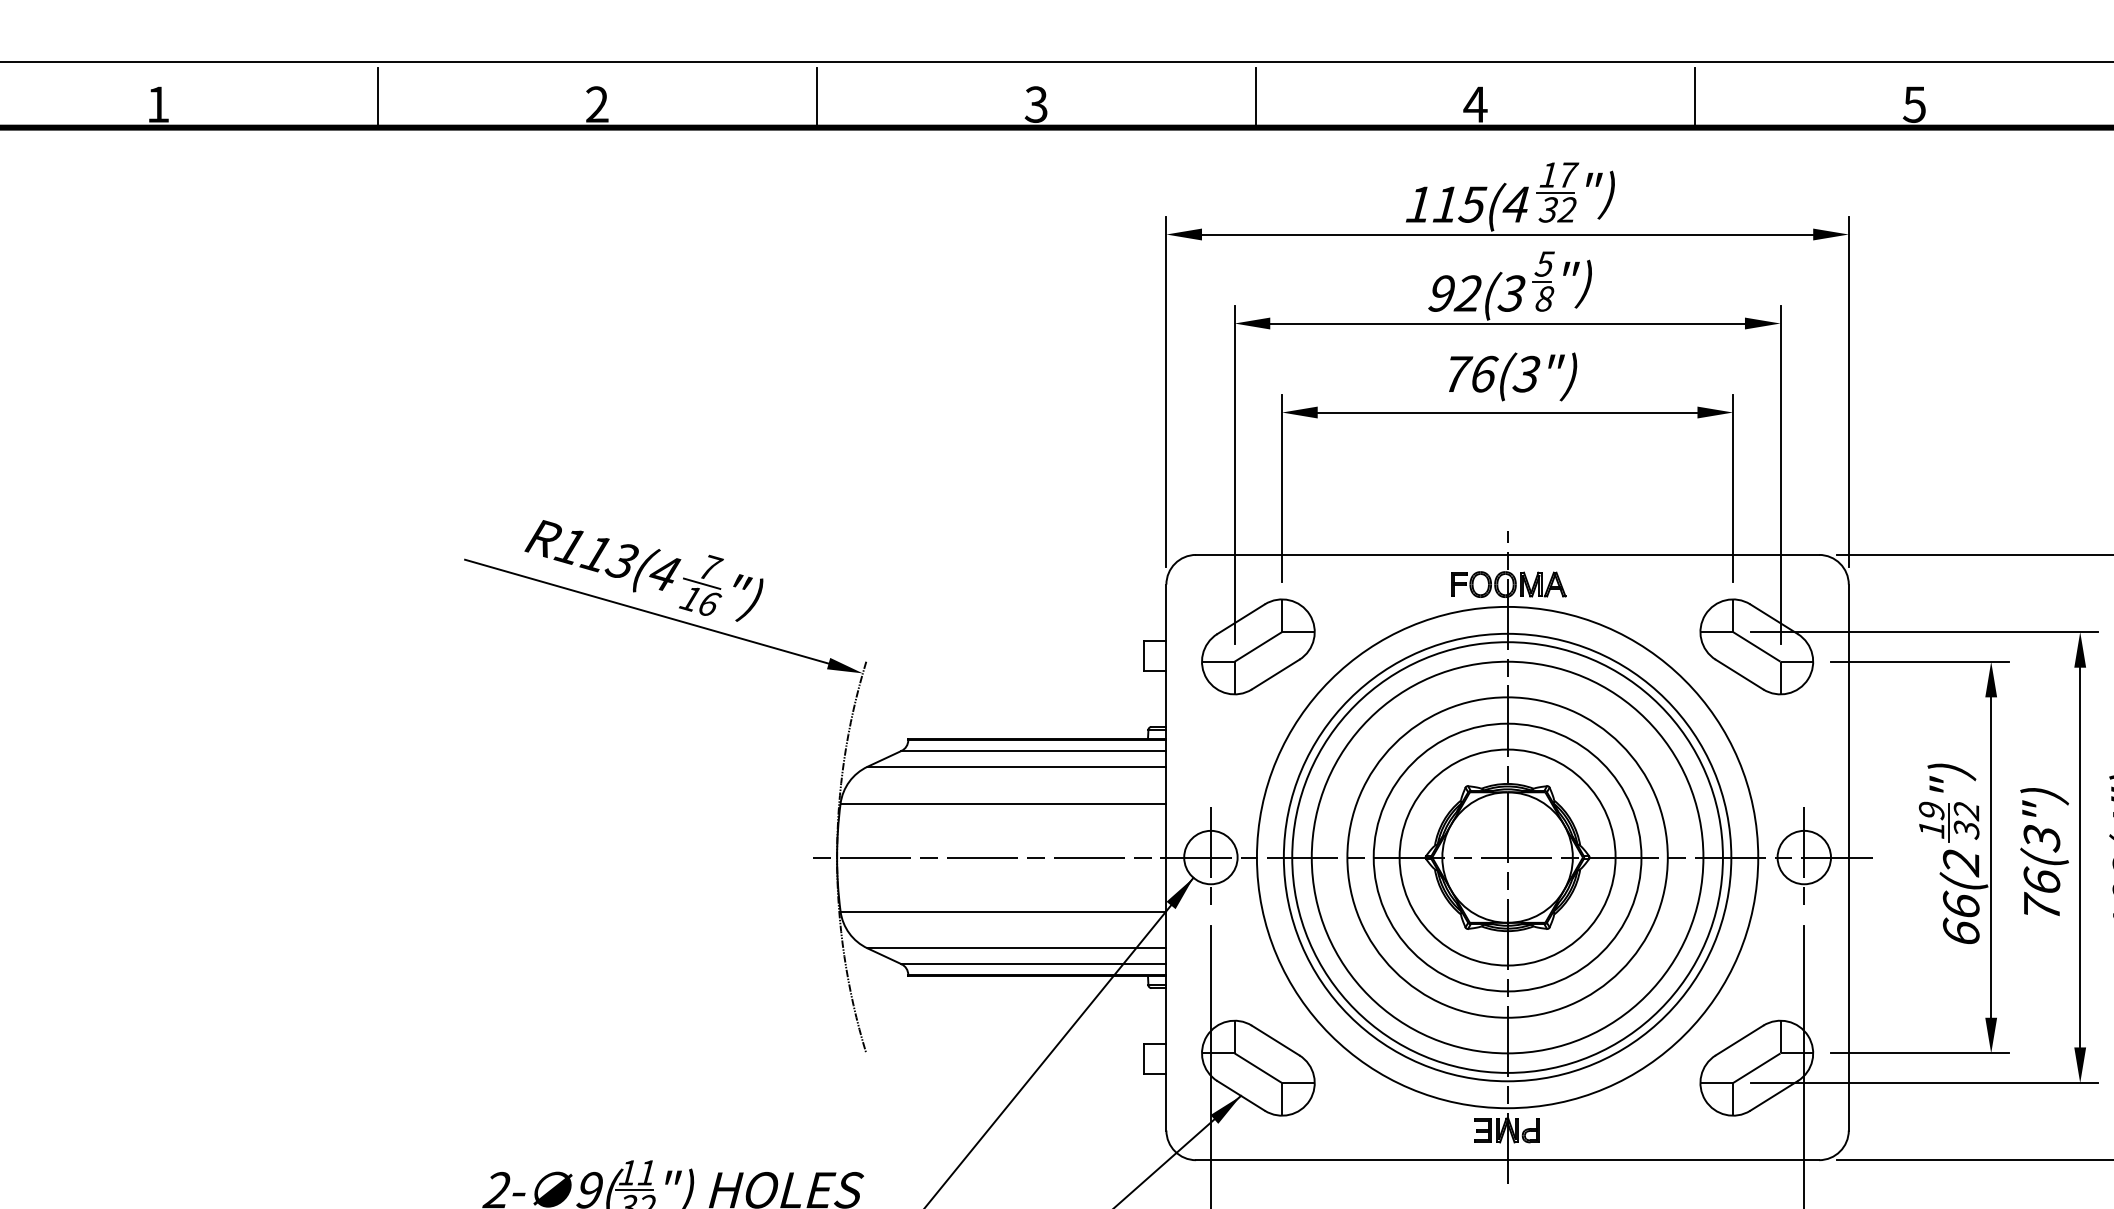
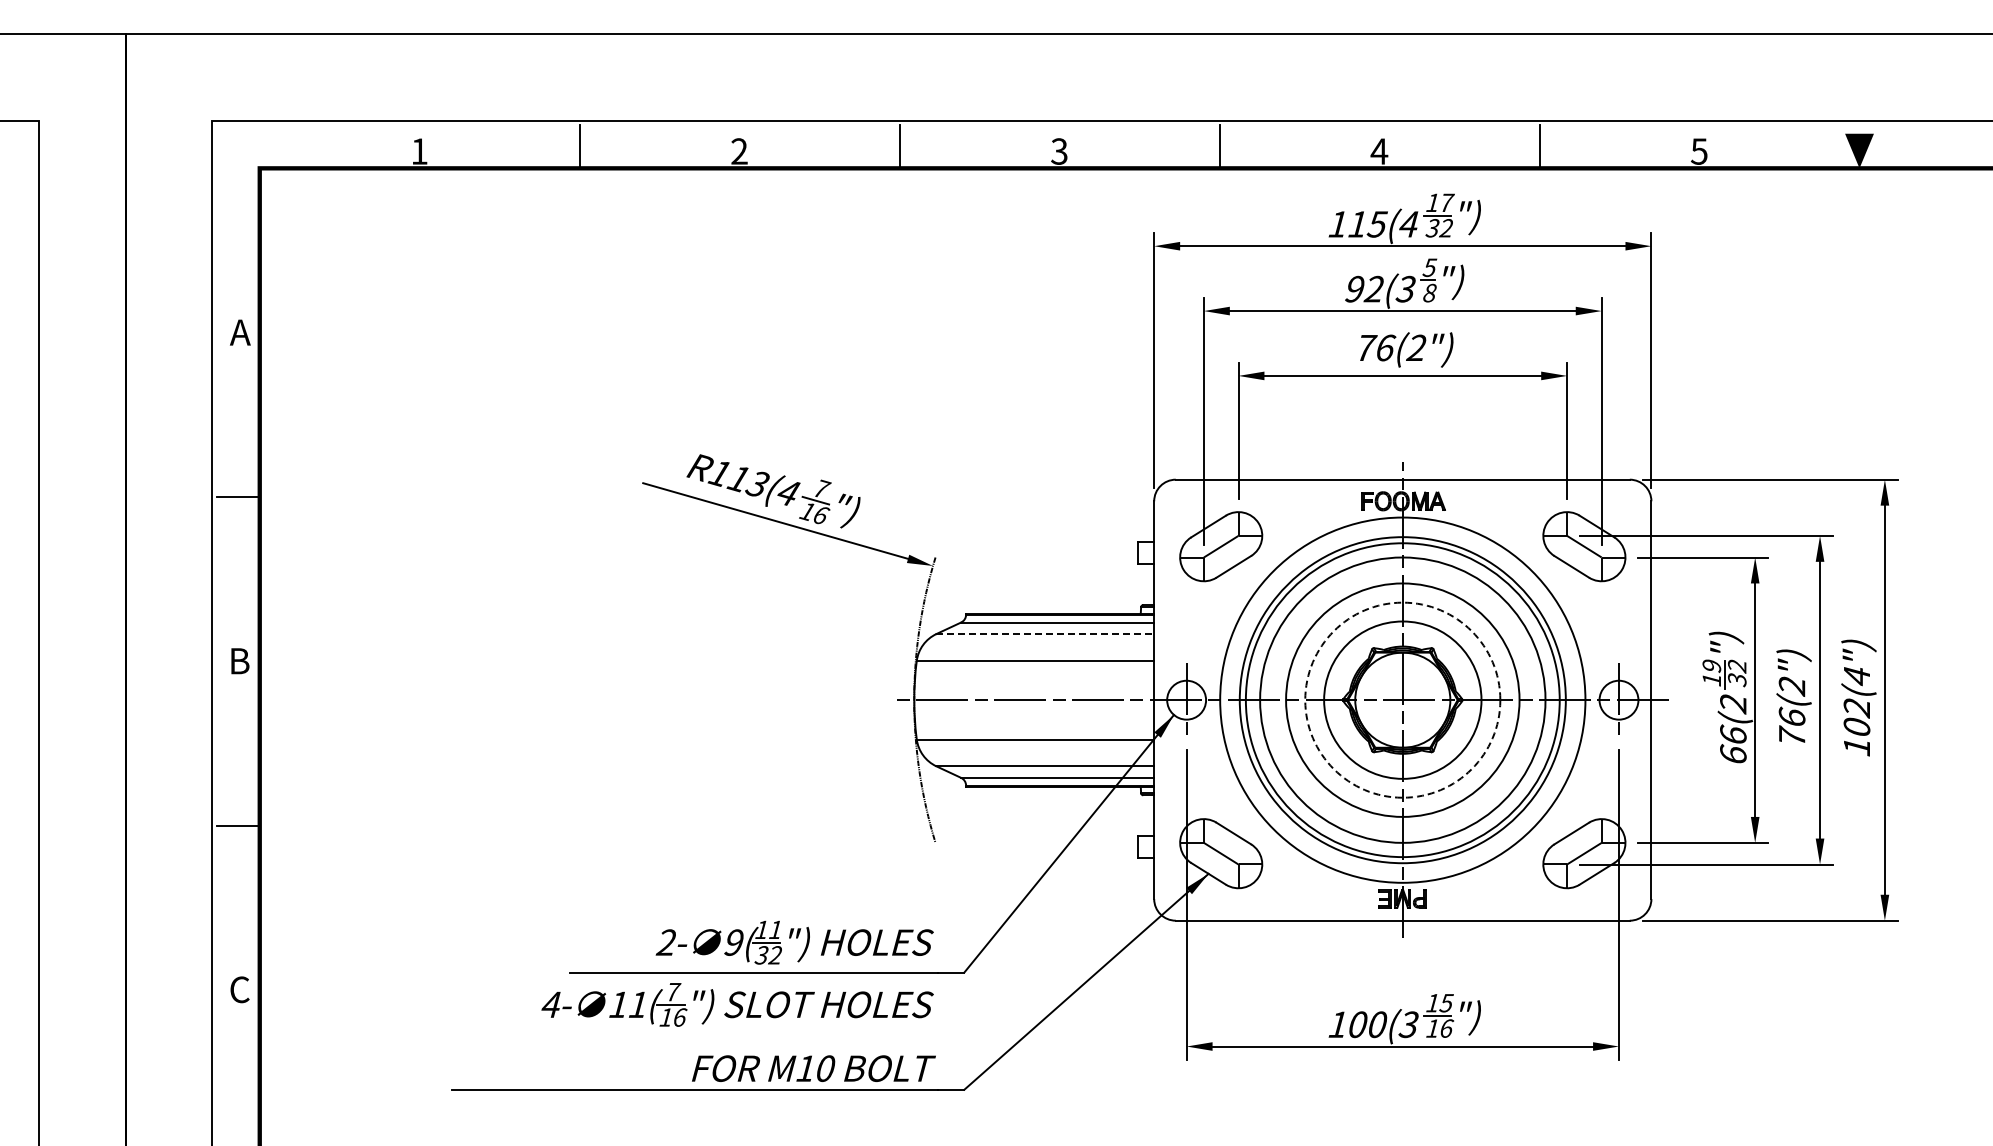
text: (1526, 374) -> (1416, 348), (3") -> (2")
line: (1017, 767) -> (1045, 634), solid -> dashed
text: (2042, 838) -> (1792, 686), (3") -> (2")
circle: (1507, 856) -> (1402, 699), solid -> dashed

